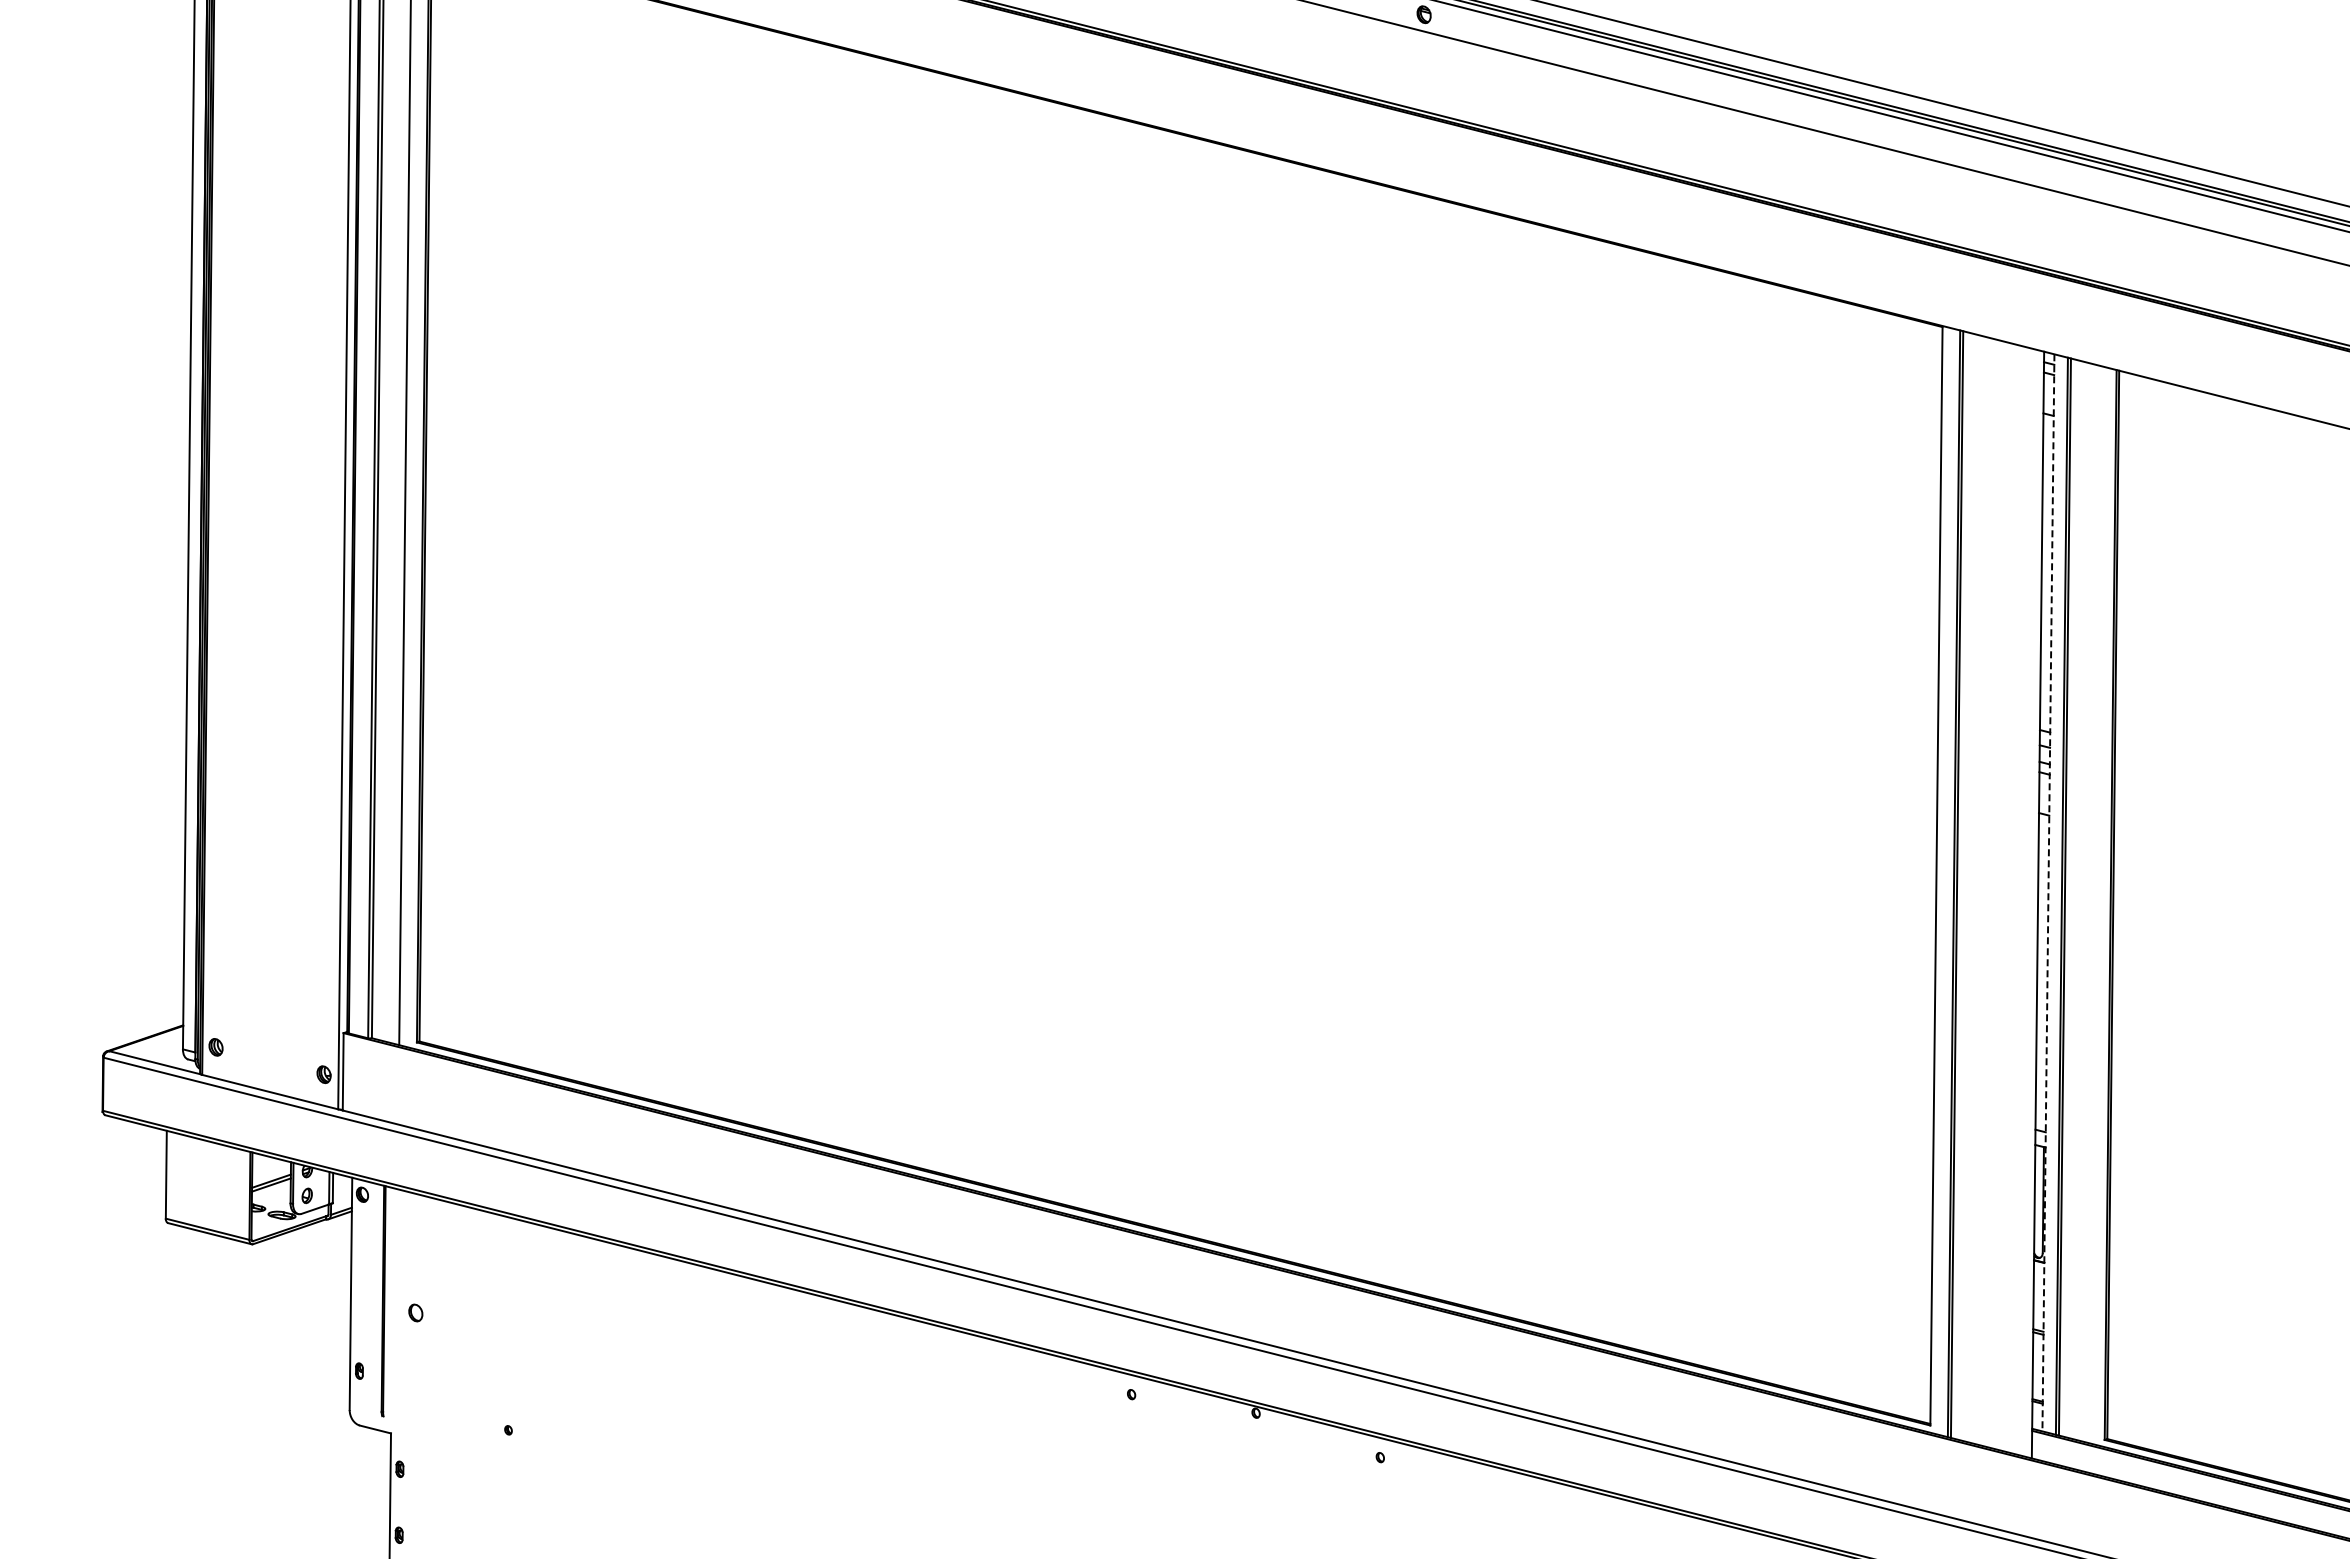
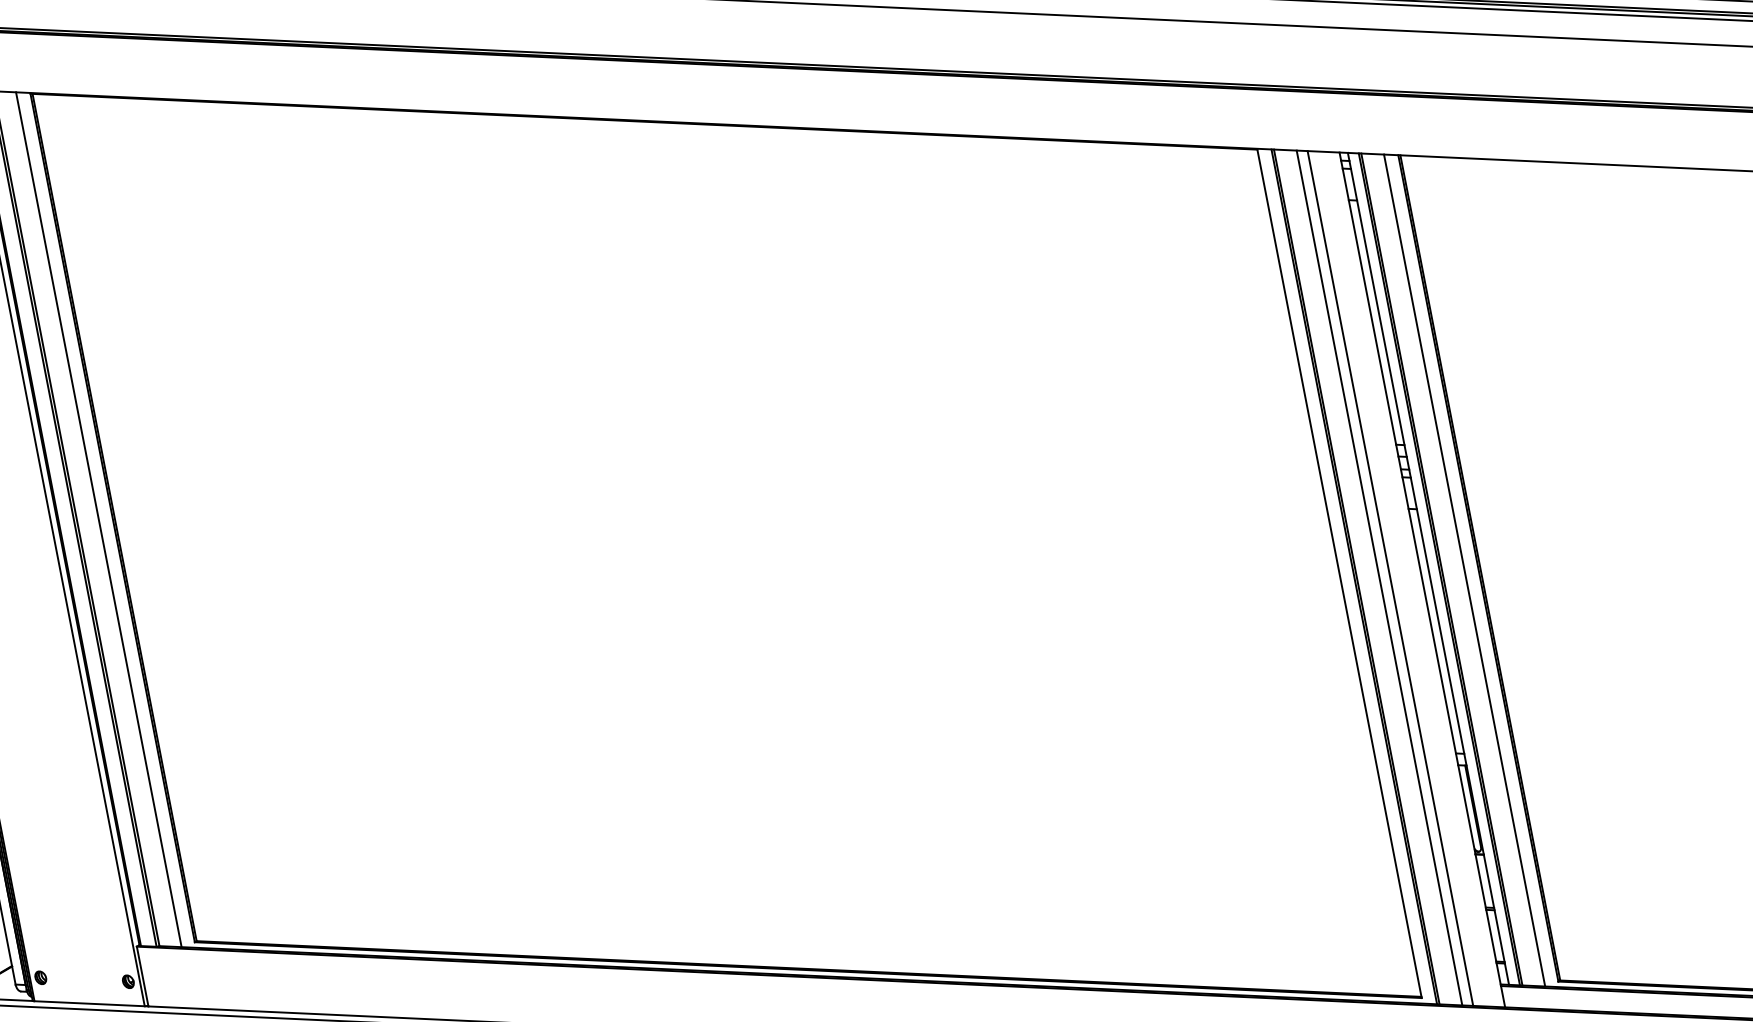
line: (1984, 891) -> (1378, 577), added
line: (2048, 892) -> (1428, 568), dashed -> solid
line: (1998, 894) -> (1390, 578), added
line: (2093, 903) -> (1464, 569), added

